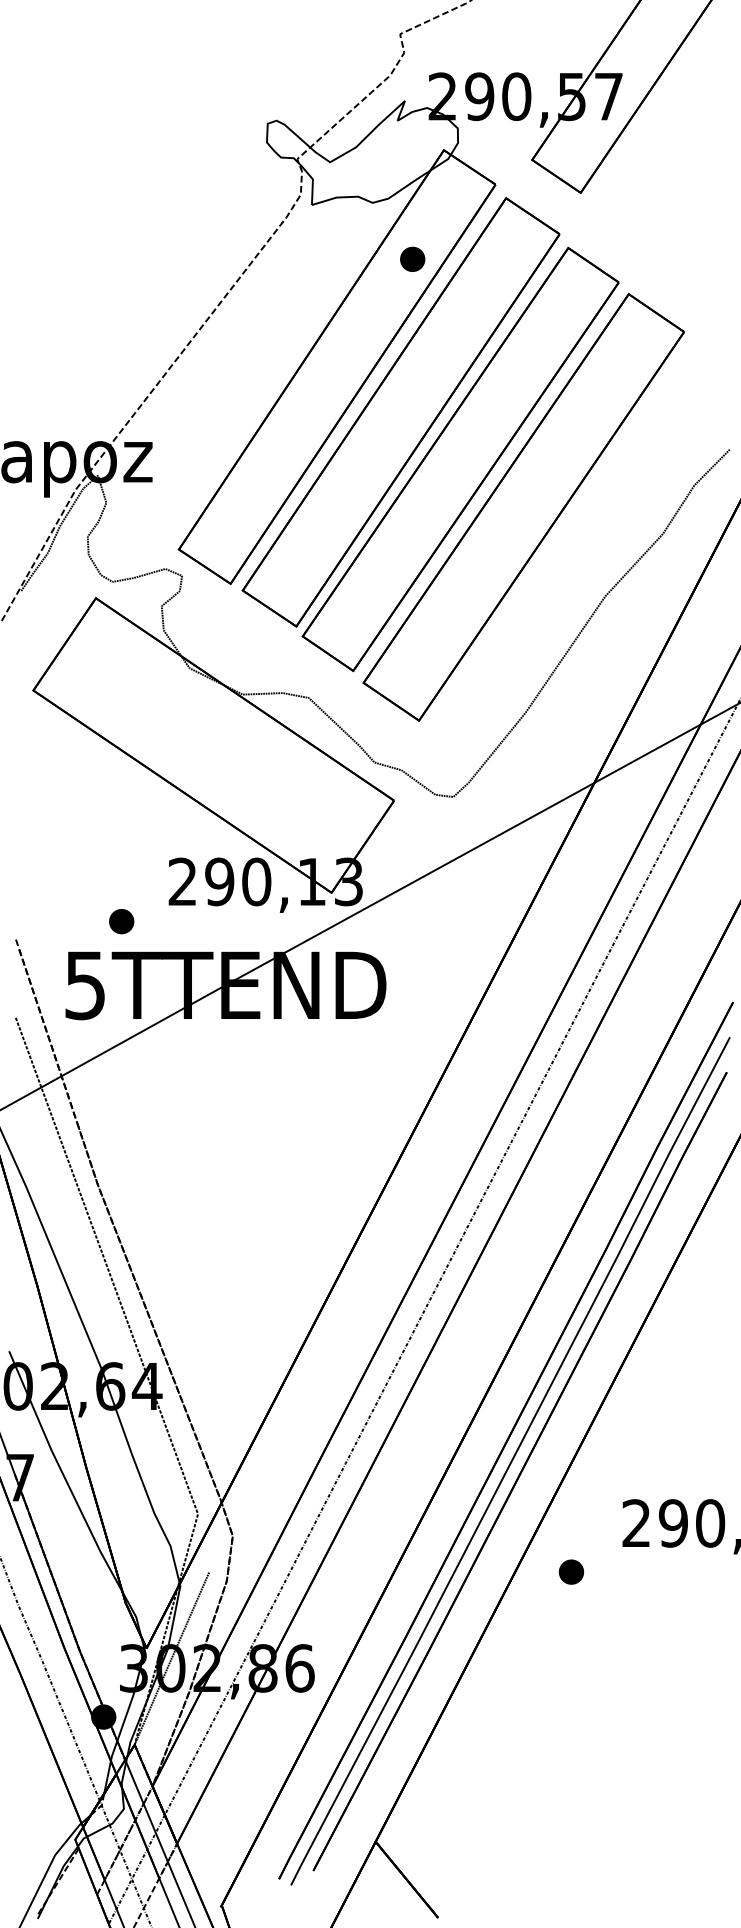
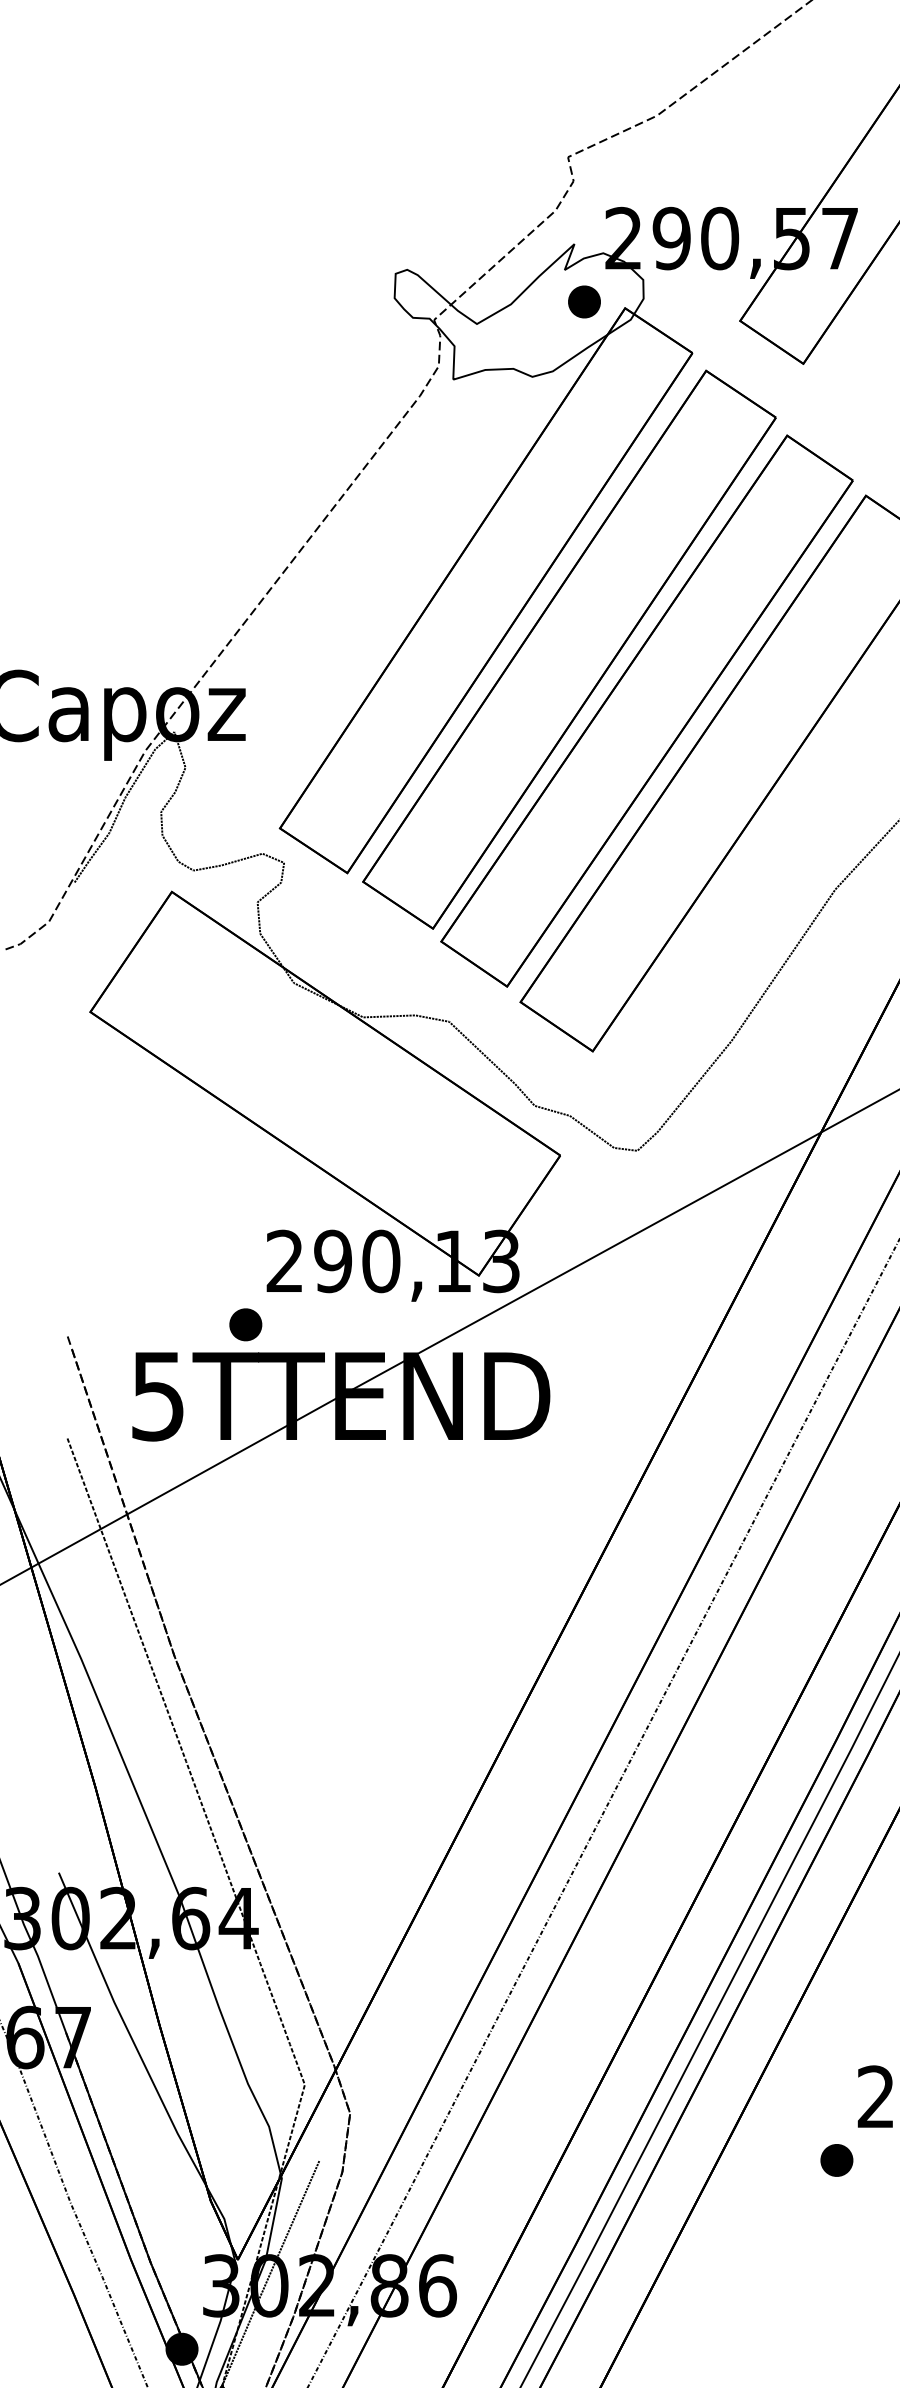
part: (412, 258) -> (584, 300), moved
part: (121, 921) -> (245, 1324), moved
part: (571, 1571) -> (836, 2159), moved

